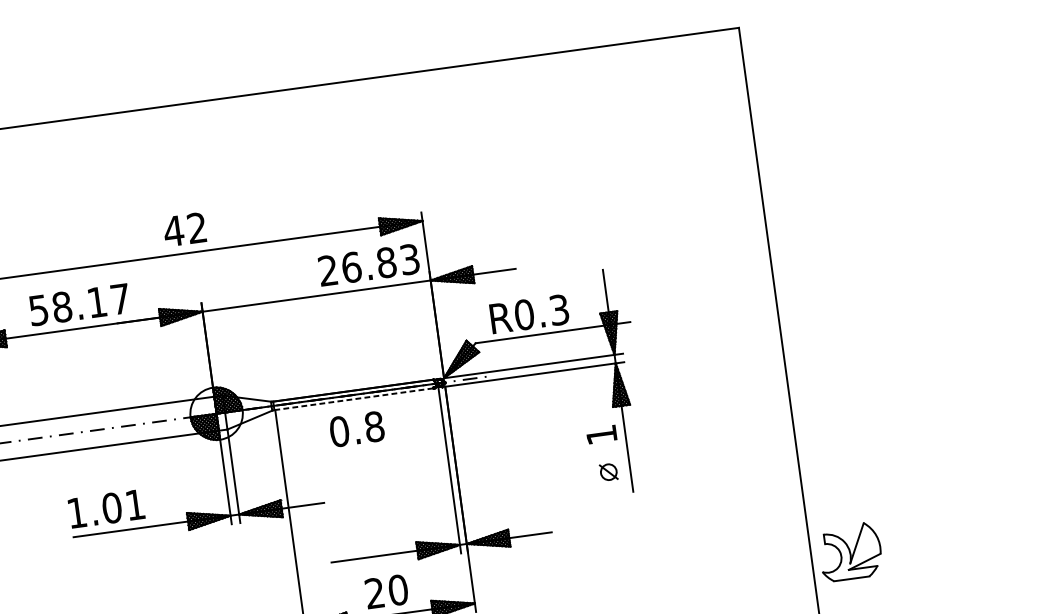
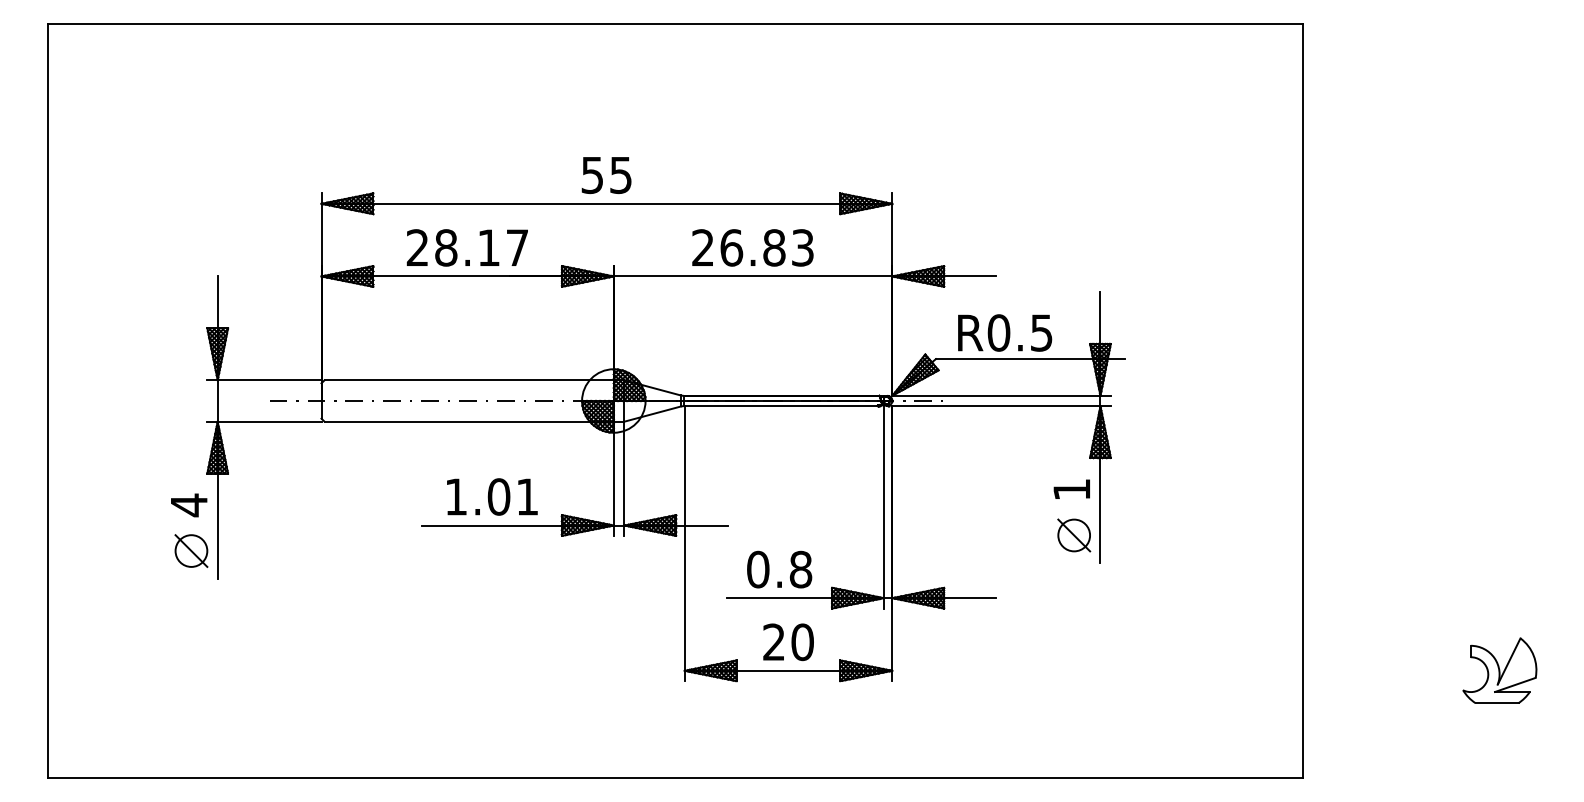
text: (184, 229) -> (605, 175), 42 -> 55
text: (368, 264) -> (752, 247), moved
text: (559, 309) -> (1041, 332), R0.3 -> R0.5
text: (38, 310) -> (417, 247), 58.17 -> 28.17
line: (354, 399) -> (781, 406), dashed -> solid
text: (356, 429) -> (779, 569), moved
part: (608, 472) -> (1074, 535), size x1.67
text: (106, 508) -> (492, 496), moved
part: (850, 551) -> (1499, 670), moved

